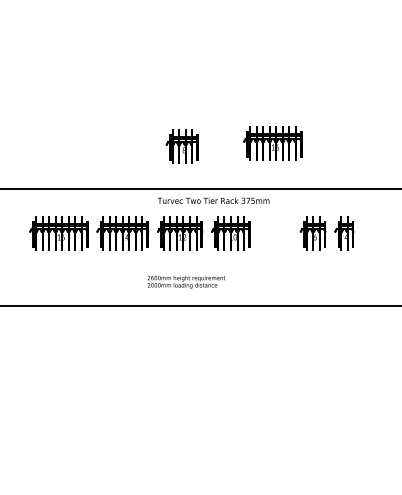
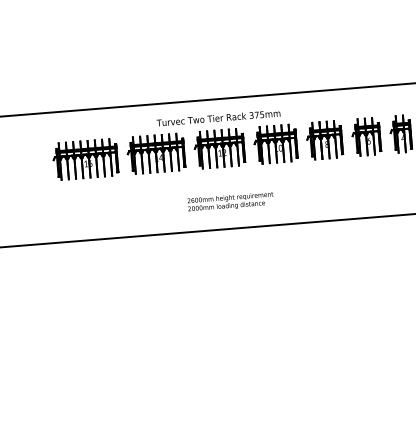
part: (272, 143) -> (313, 41), removed
part: (181, 146) -> (323, 140), moved
text: (213, 200) -> (218, 117), moved

